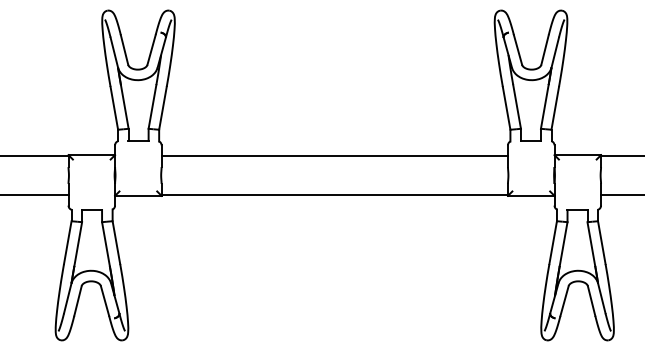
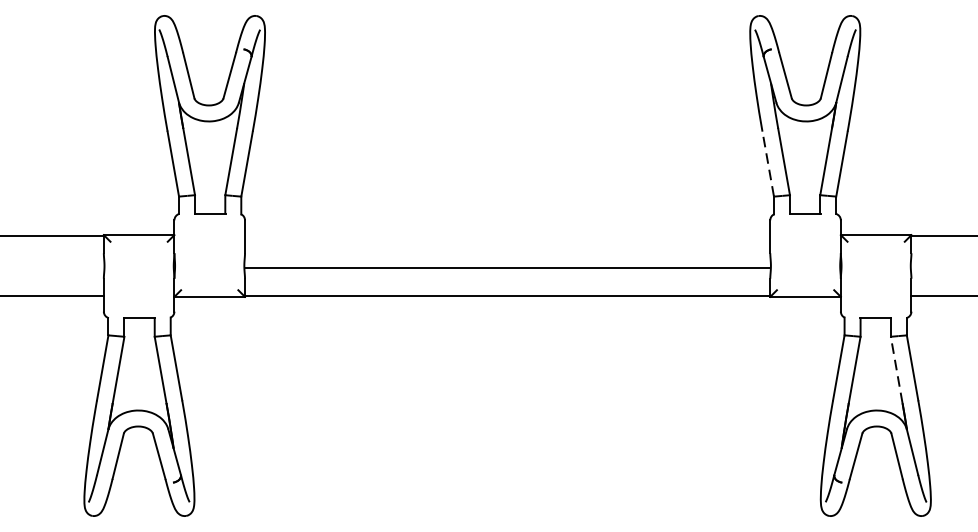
line: (506, 108) -> (768, 164), solid -> dashed
line: (334, 156) -> (507, 269), moved
line: (591, 243) -> (896, 369), solid -> dashed

